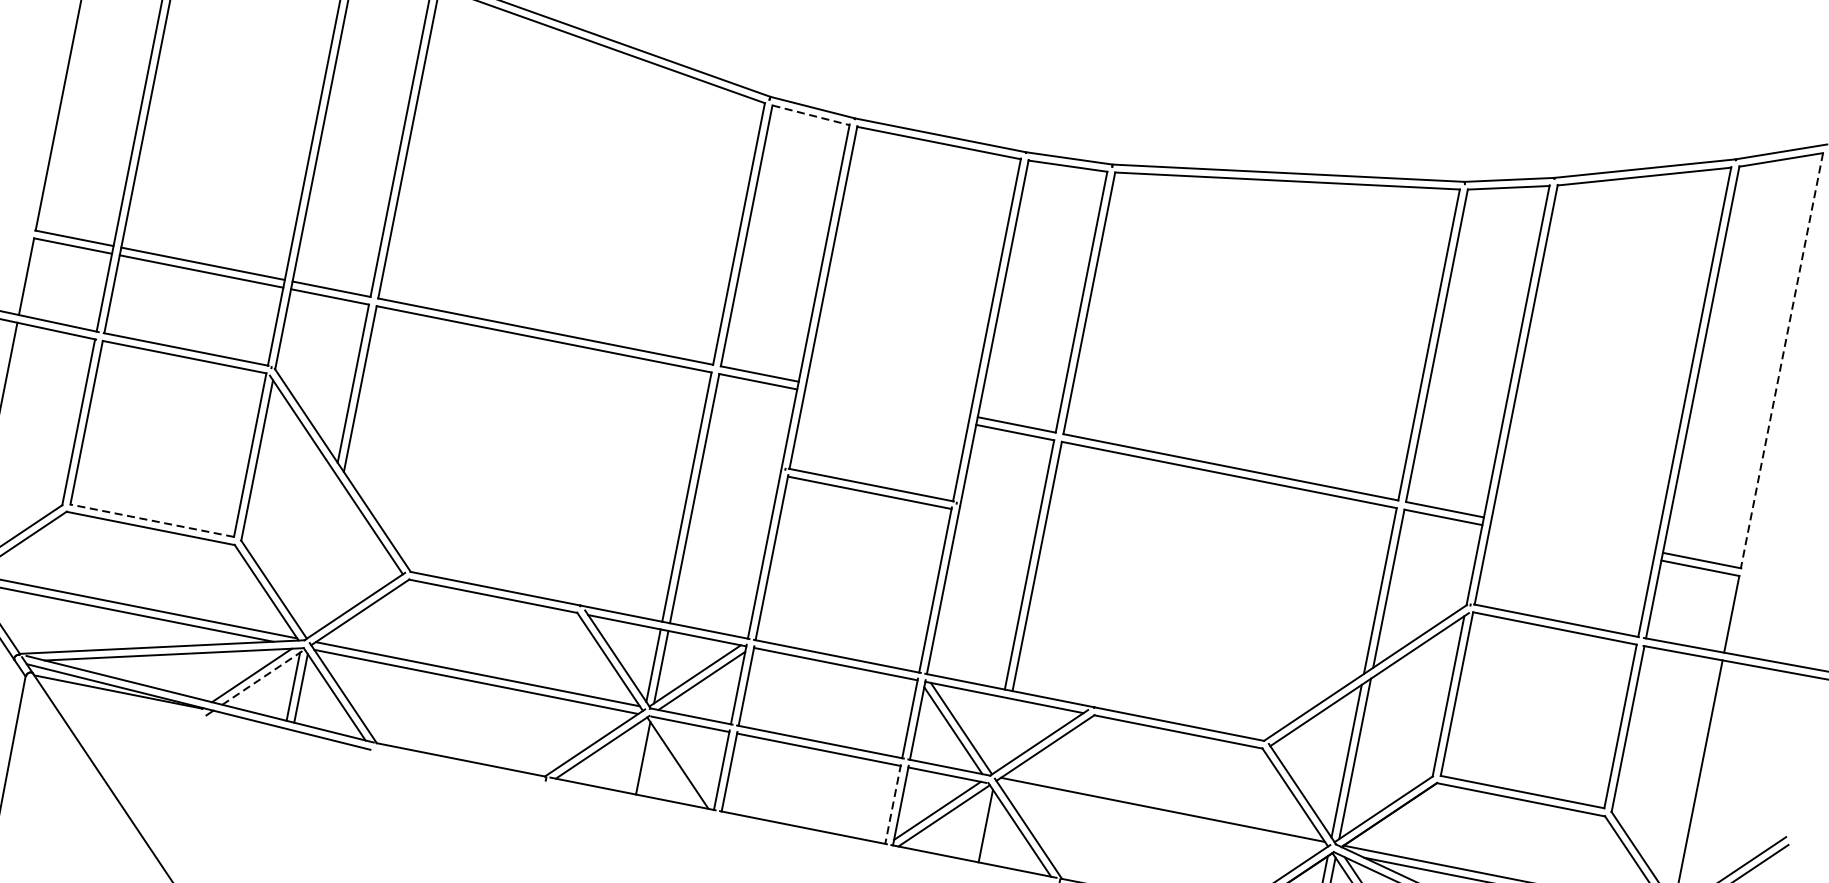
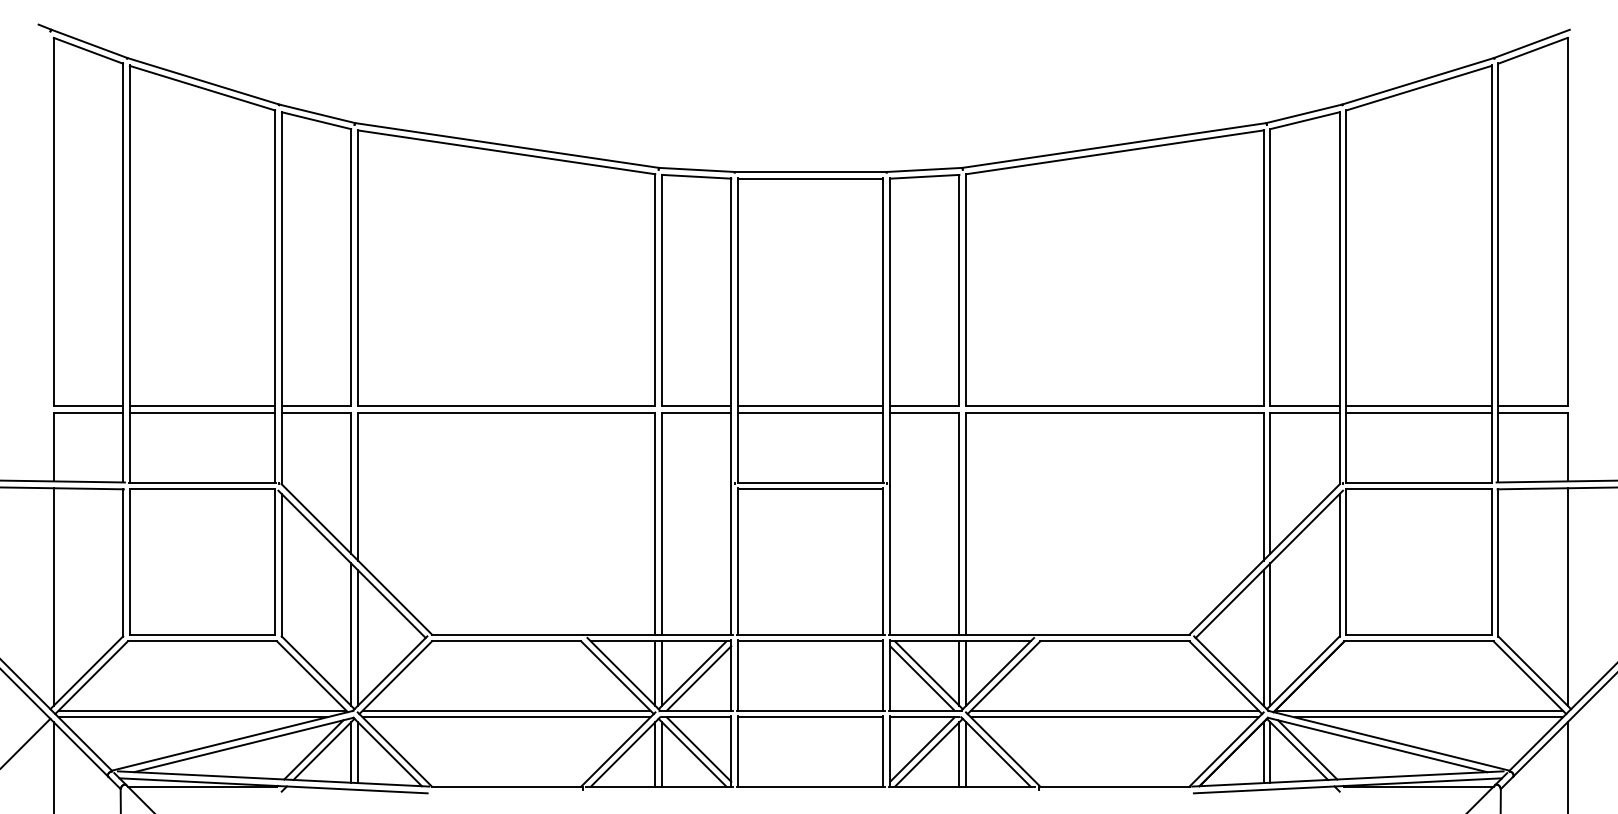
line: (810, 114) -> (696, 176), dashed -> solid
line: (1781, 361) -> (1567, 222), dashed -> solid
line: (887, 399) -> (810, 406), added
line: (886, 407) -> (810, 413), added
line: (152, 520) -> (202, 634), dashed -> solid
line: (1572, 535) -> (1418, 406), added
line: (1571, 542) -> (1418, 413), added
line: (320, 553) -> (351, 634), added
line: (326, 558) -> (357, 637), added
line: (264, 677) -> (324, 749), dashed -> solid
line: (996, 733) -> (959, 673), added
line: (1004, 734) -> (966, 673), added
line: (635, 756) -> (655, 754), added
line: (685, 760) -> (698, 749), added
line: (893, 804) -> (883, 751), dashed -> solid
line: (1161, 817) -> (1114, 717), added
line: (978, 824) -> (959, 754), added

